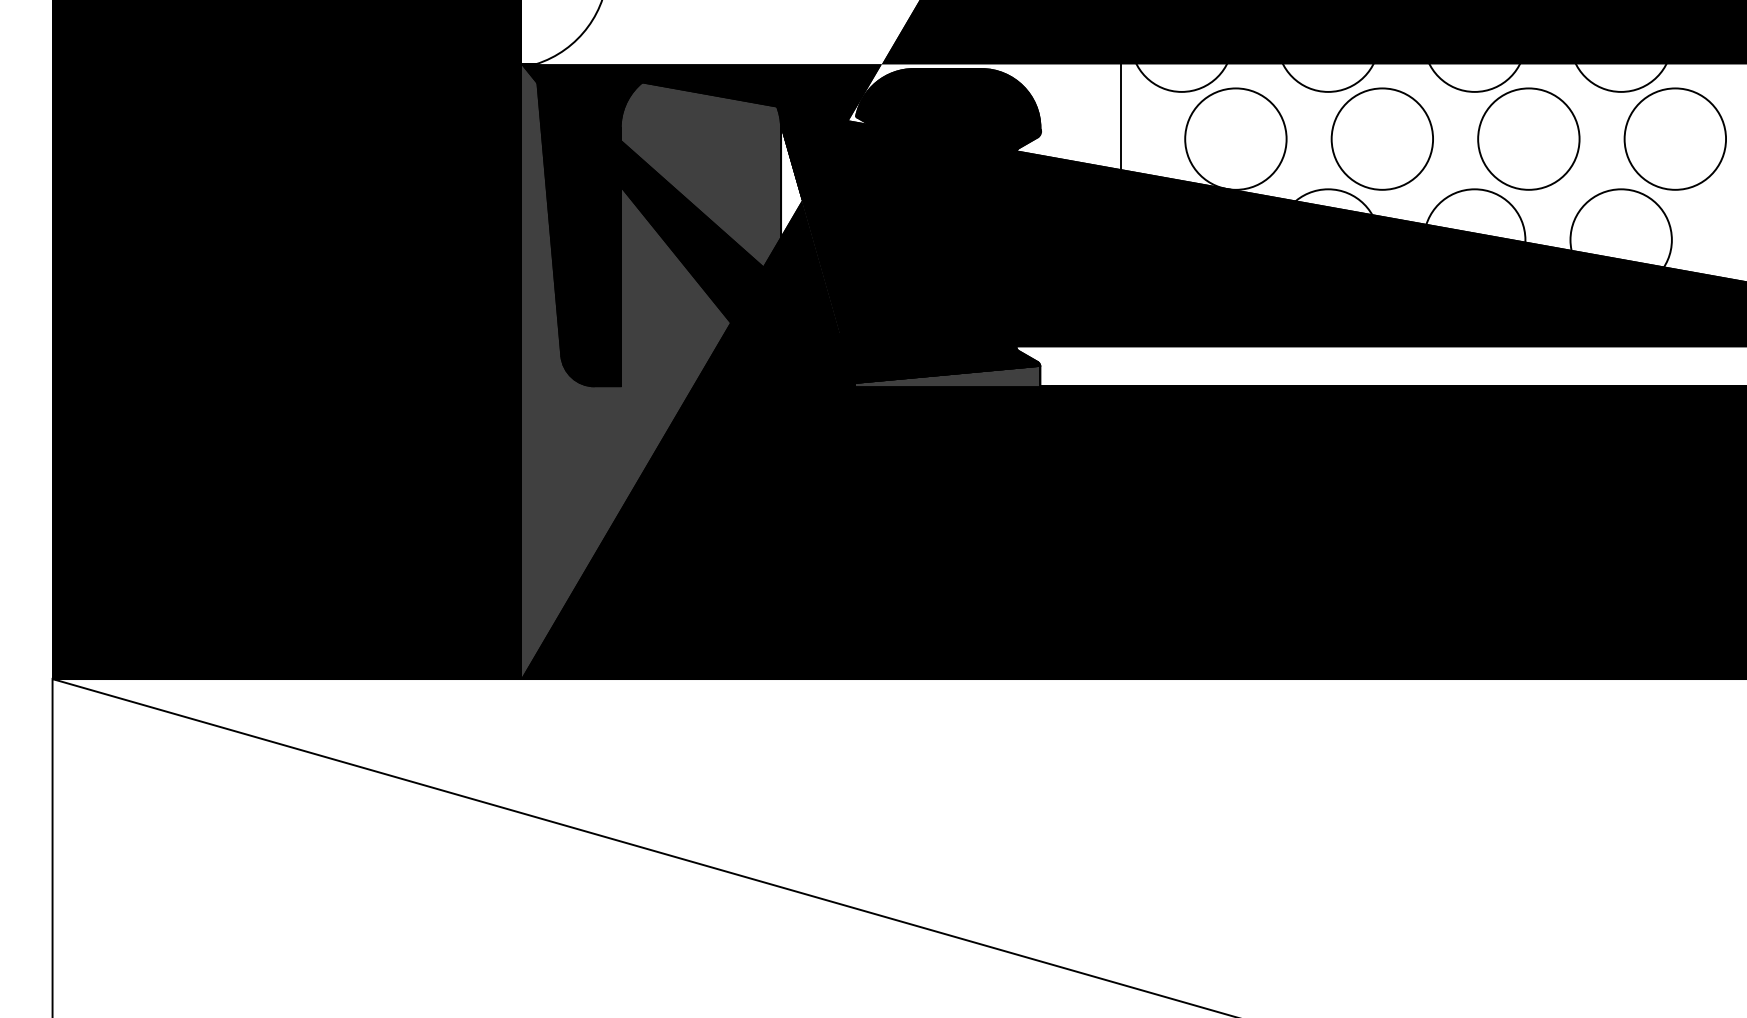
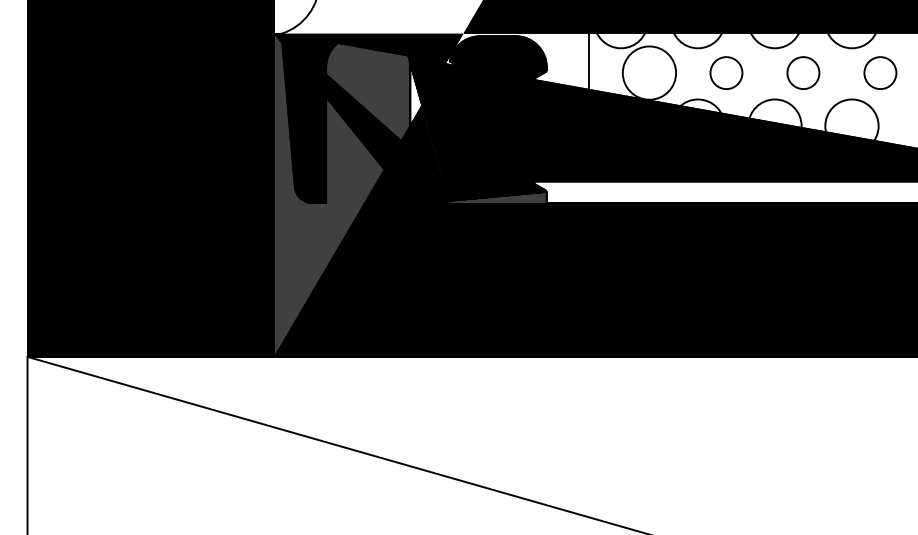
circle: (1382, 137) -> (726, 72), size x0.6
circle: (1528, 137) -> (803, 72), size x0.6
circle: (1675, 137) -> (880, 72), size x0.6

